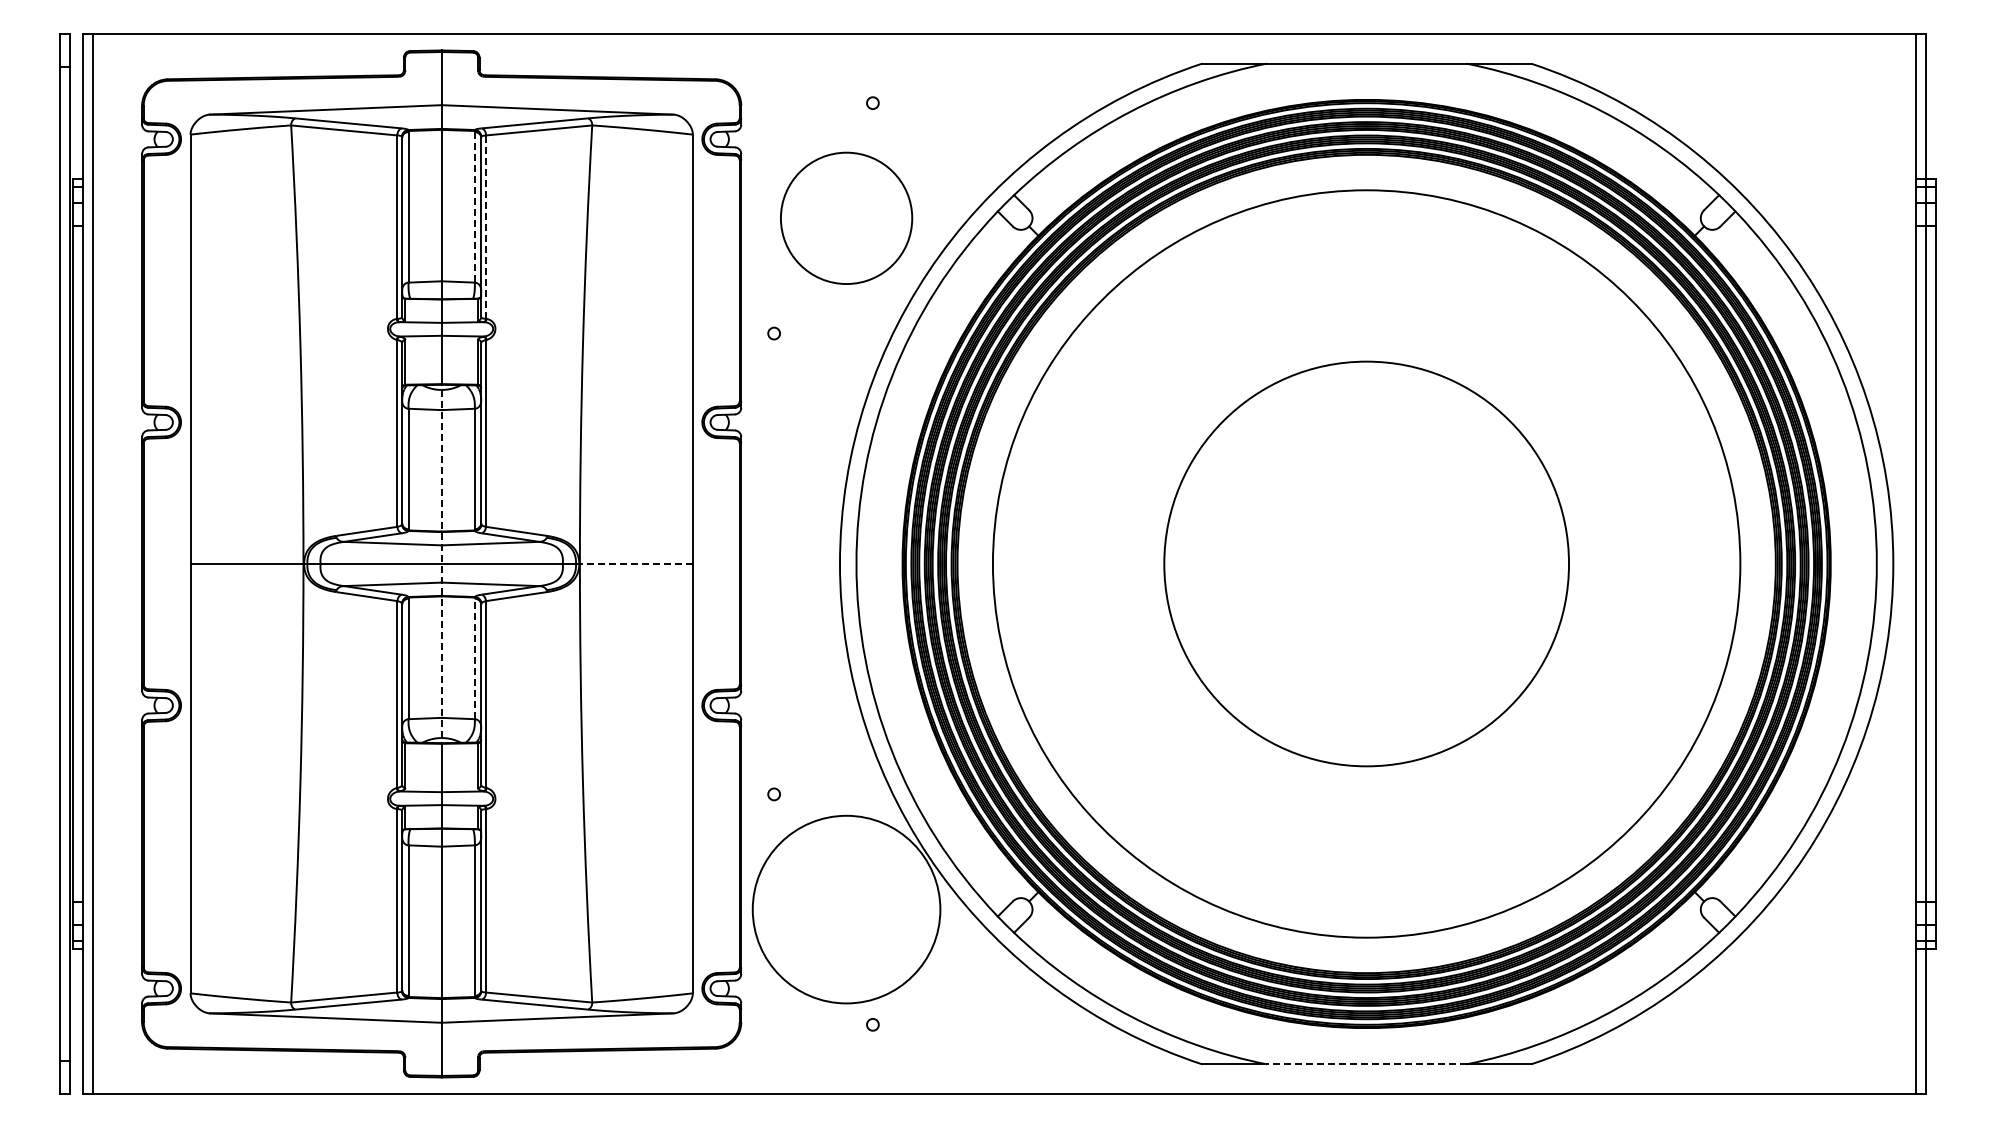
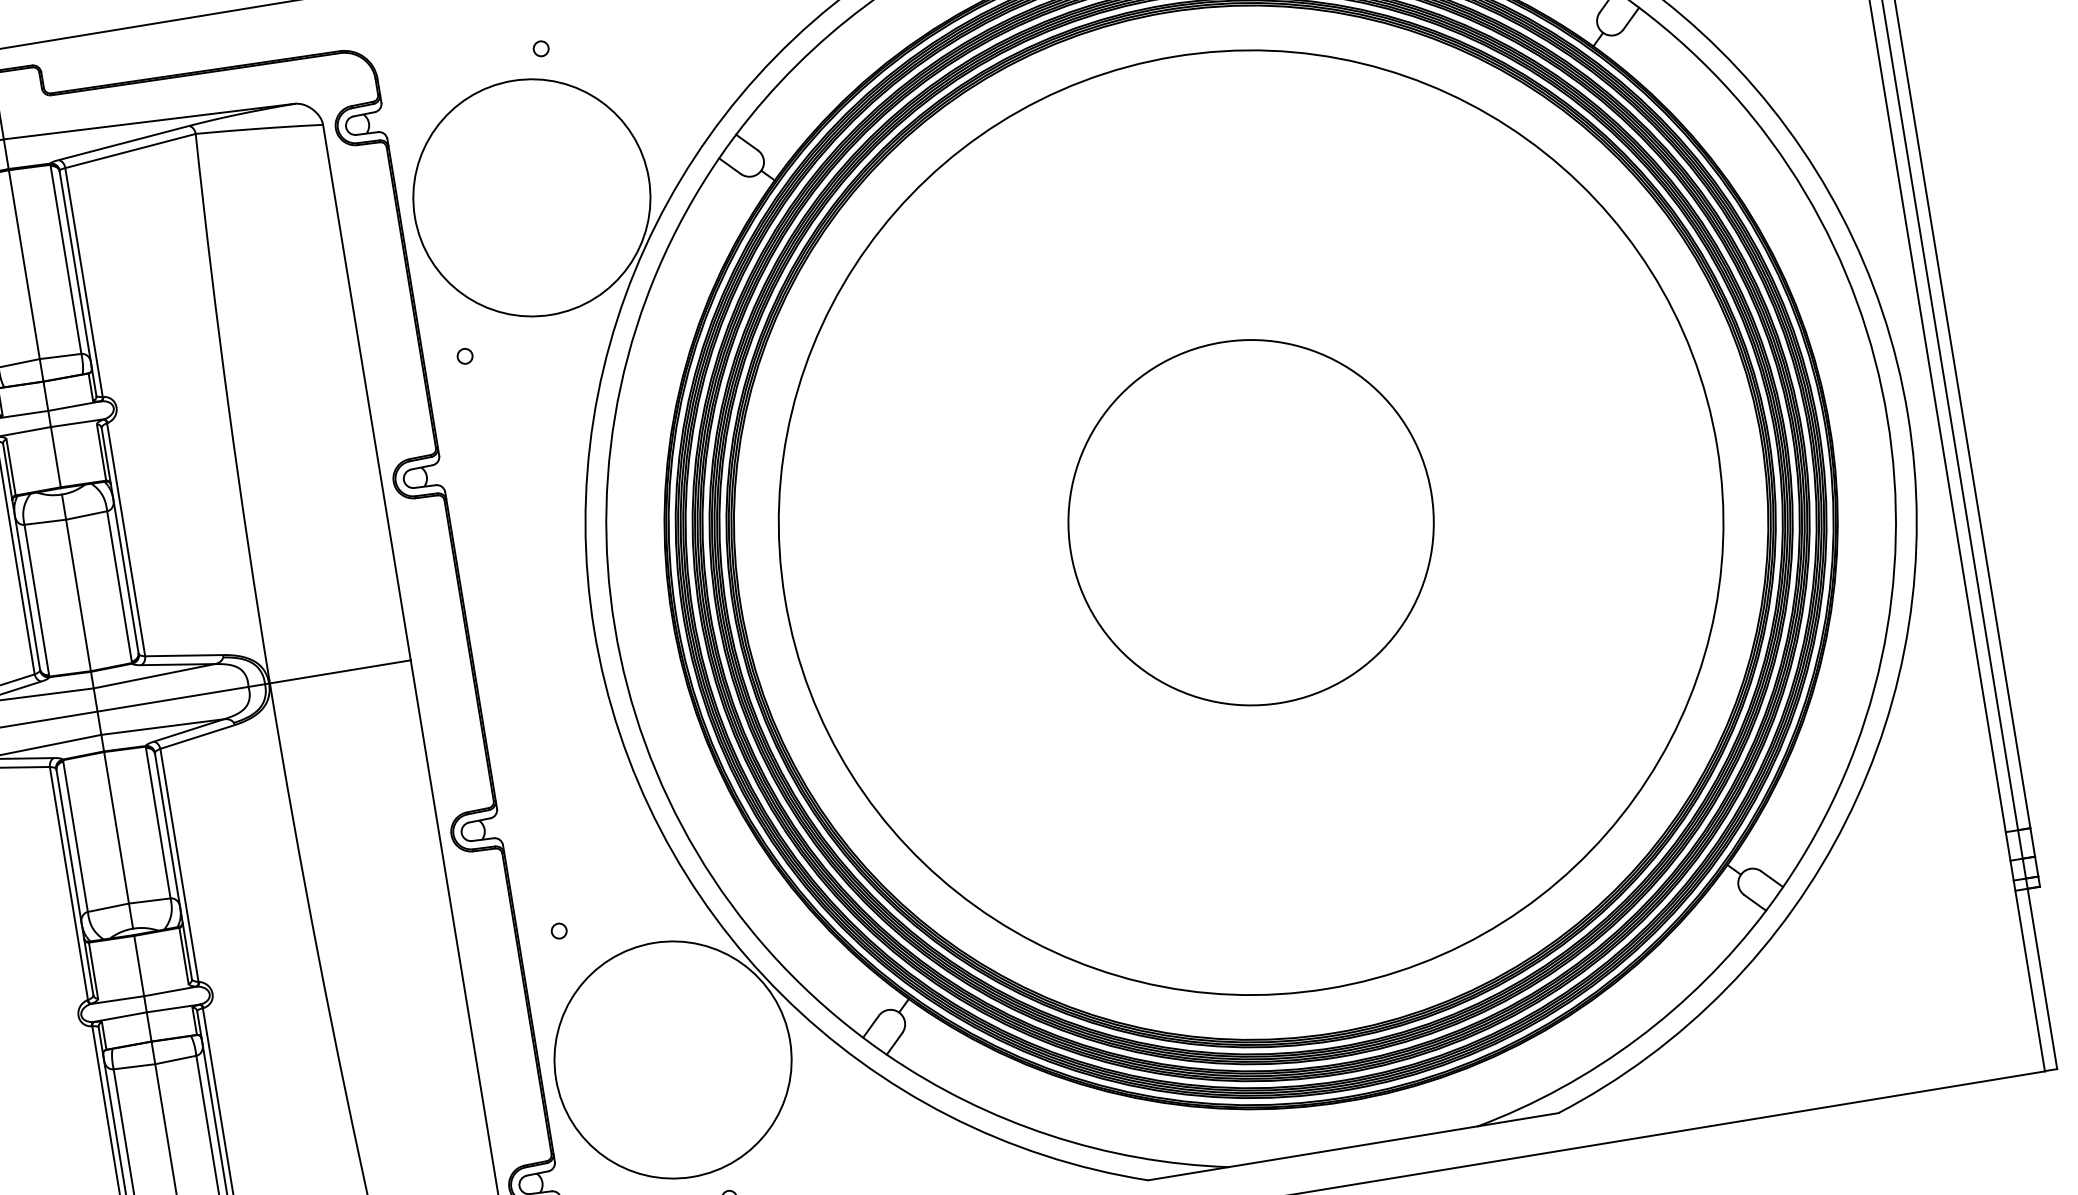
line: (474, 207) -> (65, 260), dashed -> solid
circle: (846, 218) -> (531, 198), size x1.43
line: (486, 227) -> (84, 282), dashed -> solid
line: (441, 563) -> (97, 711), dashed -> solid
circle: (1366, 563) -> (1250, 522), size x0.71
line: (635, 564) -> (339, 672), dashed -> solid
line: (474, 658) -> (157, 822), dashed -> solid
line: (1366, 1064) -> (1353, 1146), dashed -> solid

